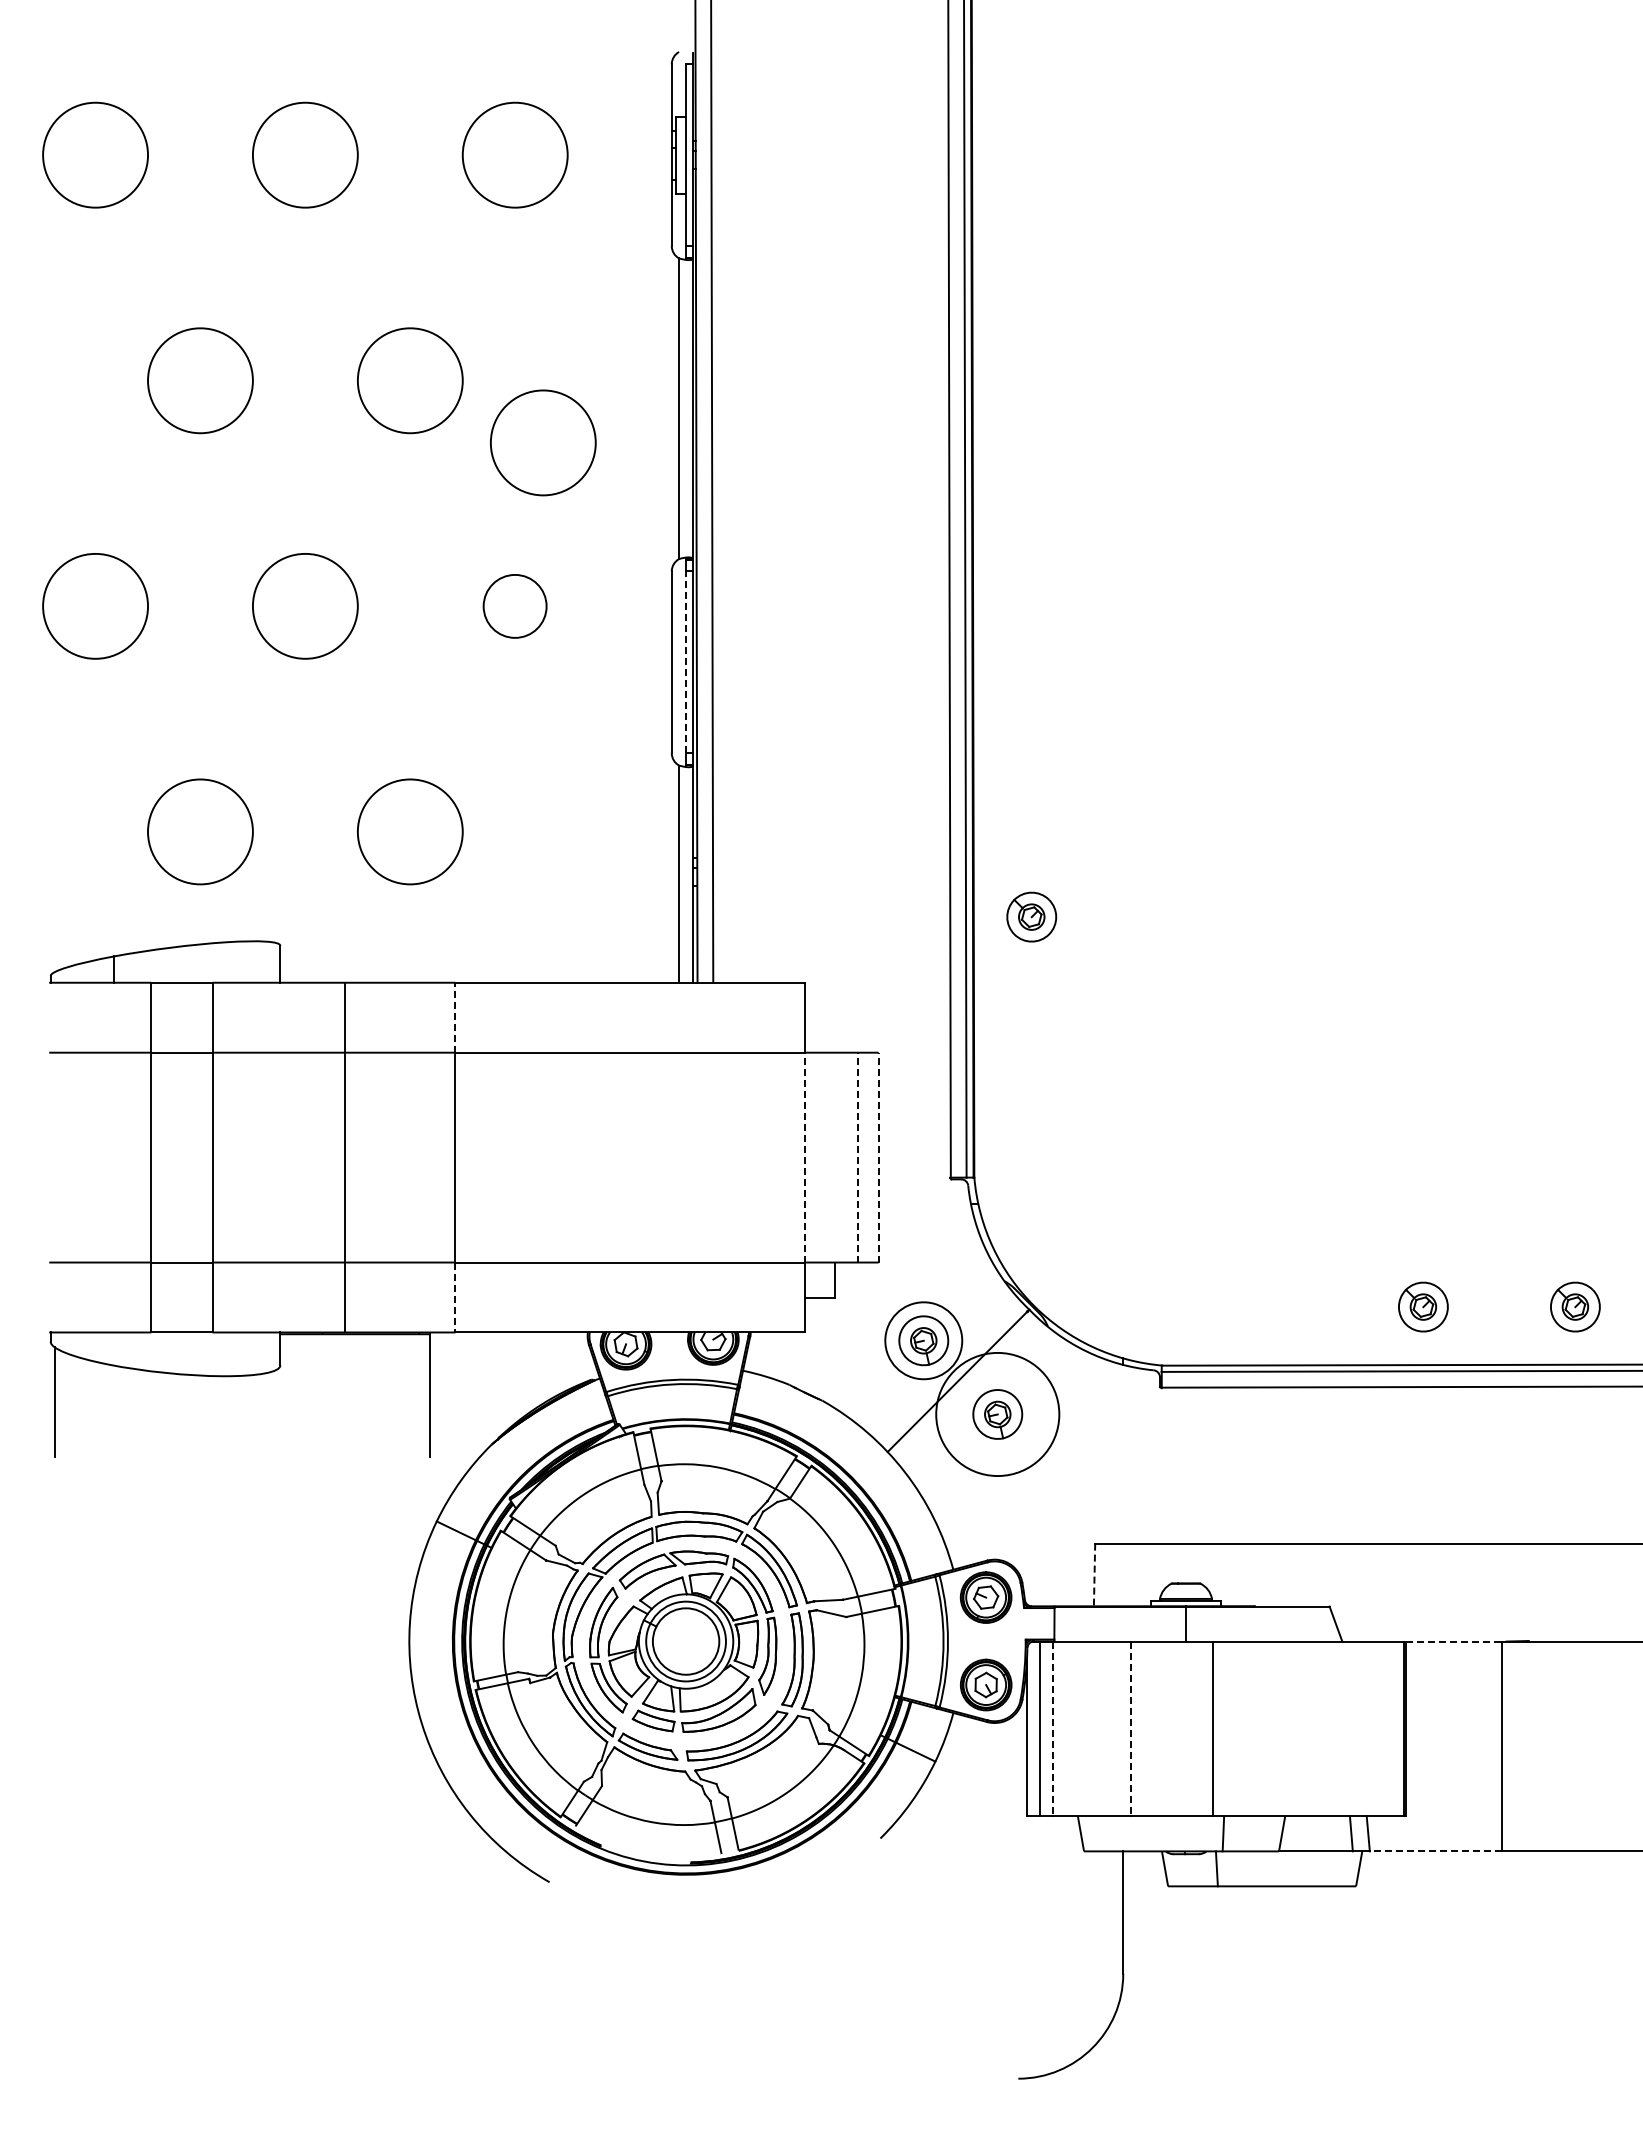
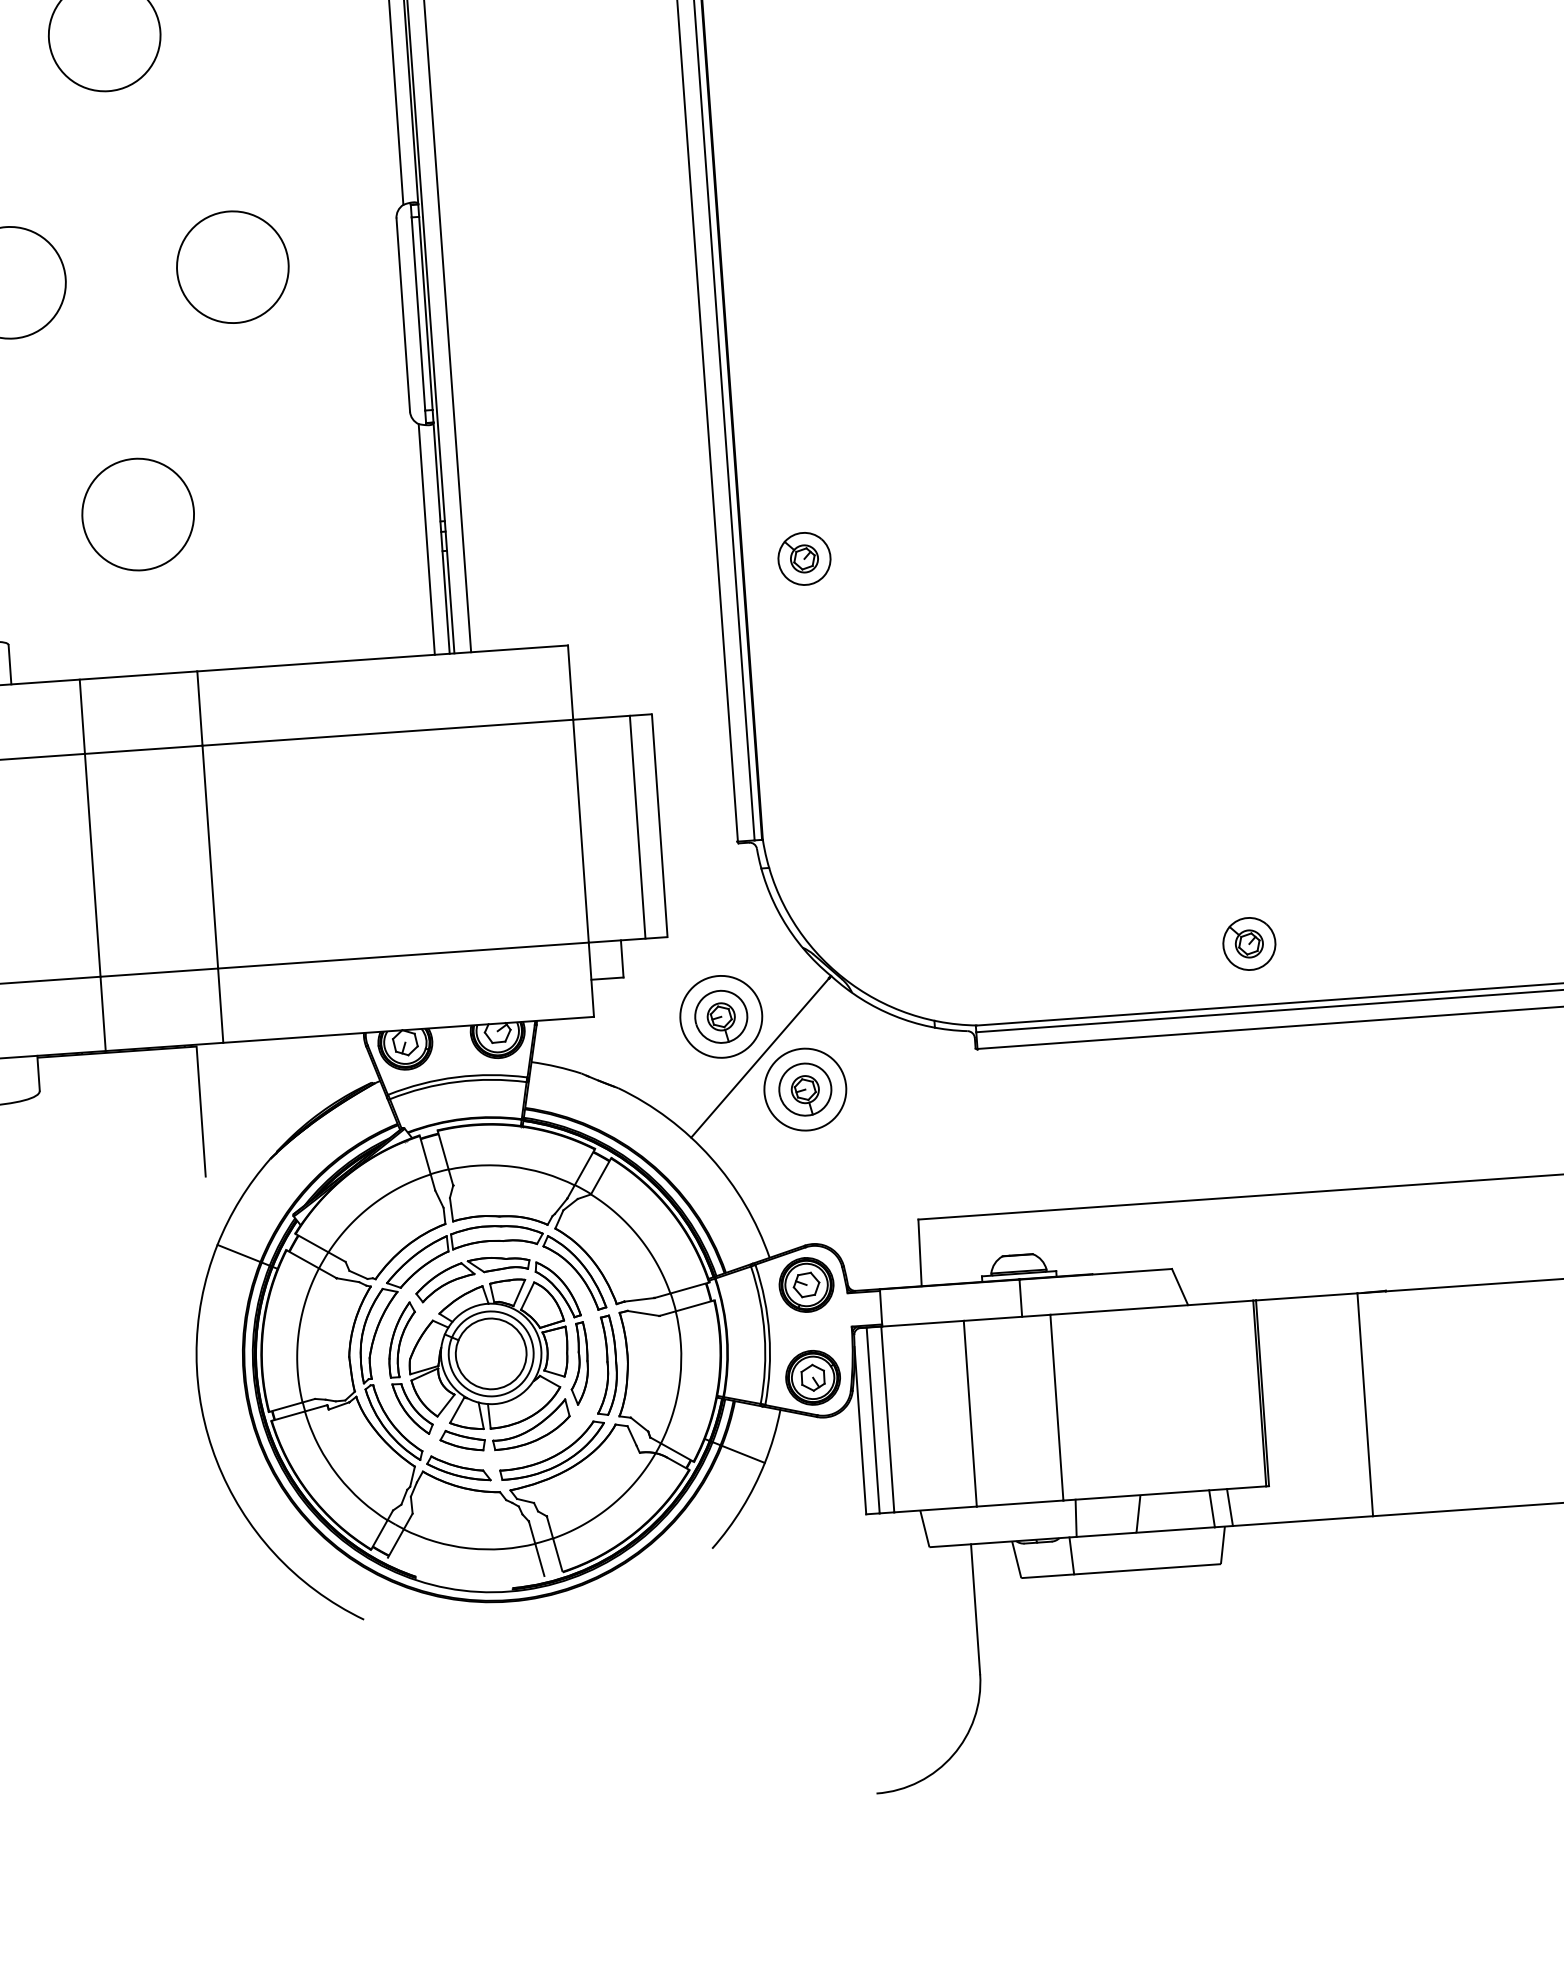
circle: (543, 442) -> (250, 91), removed
circle: (514, 606) -> (232, 267), size x1.67
line: (686, 662) -> (418, 314), dashed -> solid
line: (455, 1017) -> (199, 708), dashed -> solid
line: (804, 1157) -> (581, 831), dashed -> solid
line: (857, 1157) -> (637, 827), dashed -> solid
line: (878, 1157) -> (659, 825), dashed -> solid
line: (455, 1297) -> (220, 1005), dashed -> solid
part: (1575, 1306) -> (1410, 932), removed
circle: (997, 1414) -> (805, 1089), size x0.62
line: (1094, 1575) -> (920, 1253), dashed -> solid
line: (1454, 1641) -> (1307, 1296), dashed -> solid
line: (1053, 1729) -> (887, 1420), dashed -> solid
line: (1131, 1729) -> (970, 1414), dashed -> solid
line: (1435, 1851) -> (1302, 1521), dashed -> solid

